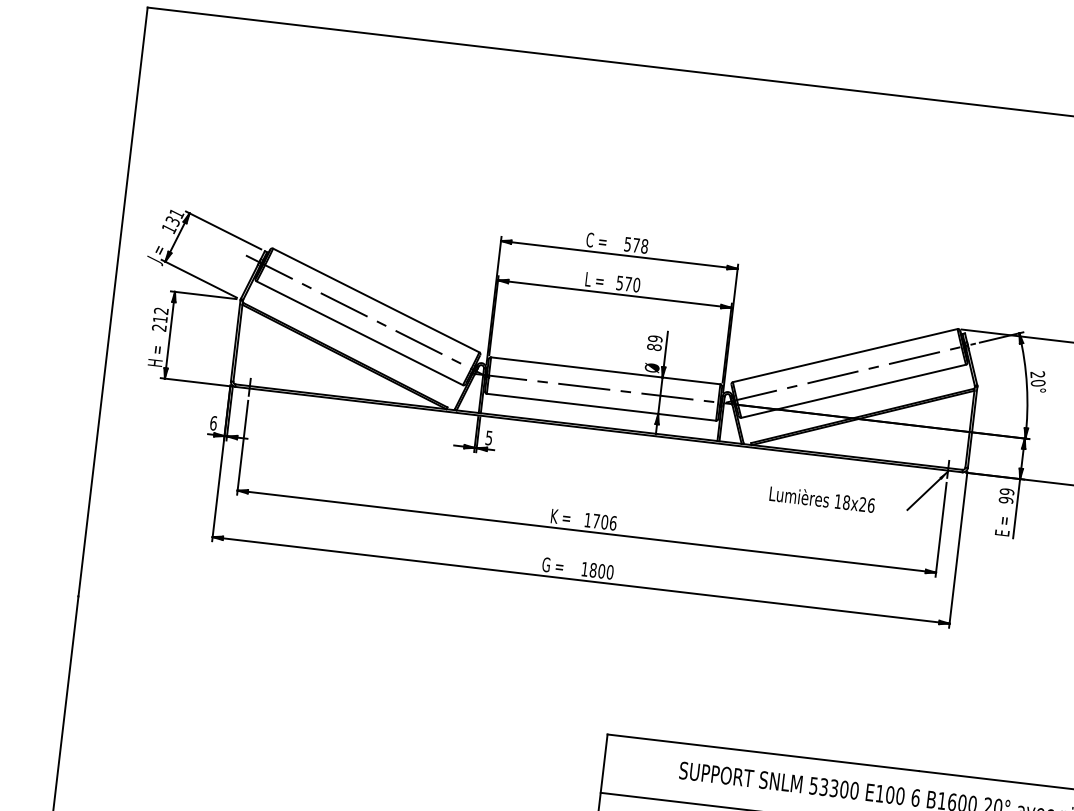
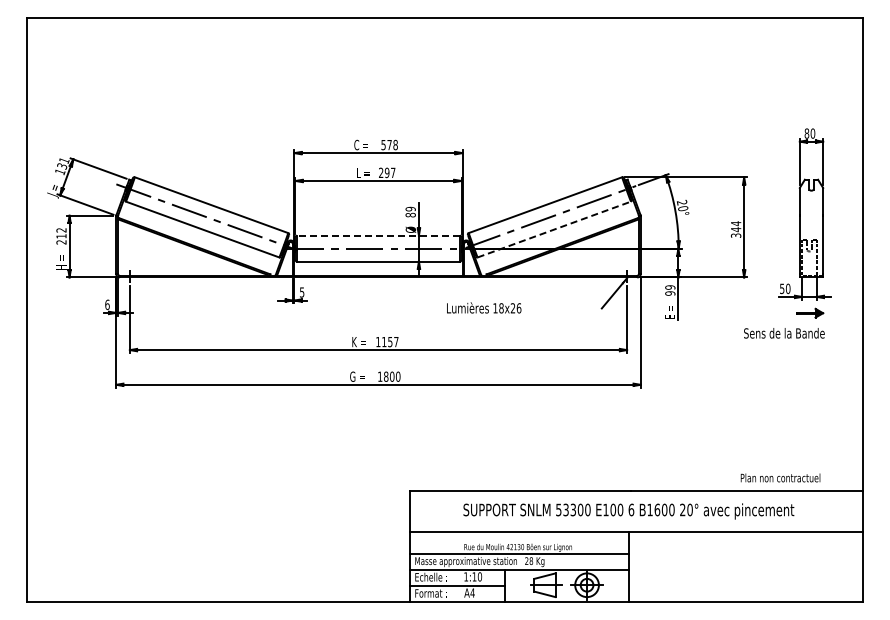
text: (628, 283) -> (387, 172), 570 -> 297
line: (605, 370) -> (378, 235), solid -> dashed
line: (853, 391) -> (554, 229), solid -> dashed
text: (822, 498) -> (484, 307), moved
text: (605, 521) -> (390, 341), 1706 -> 1157

